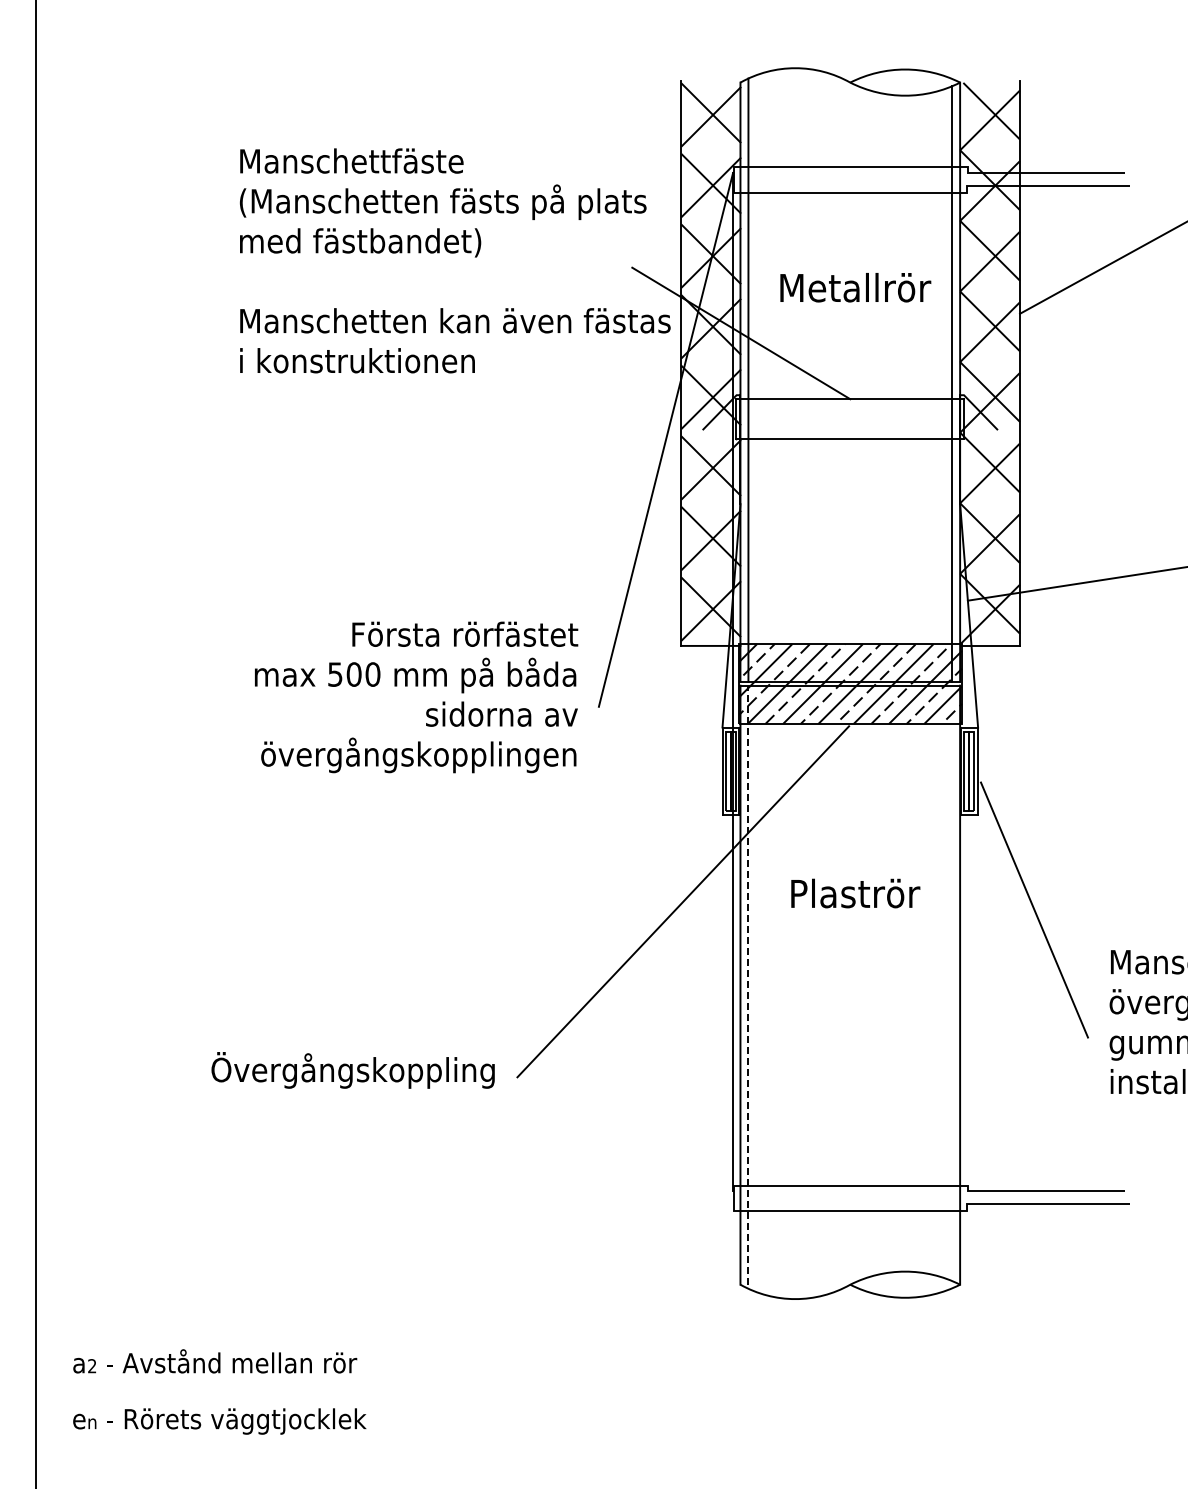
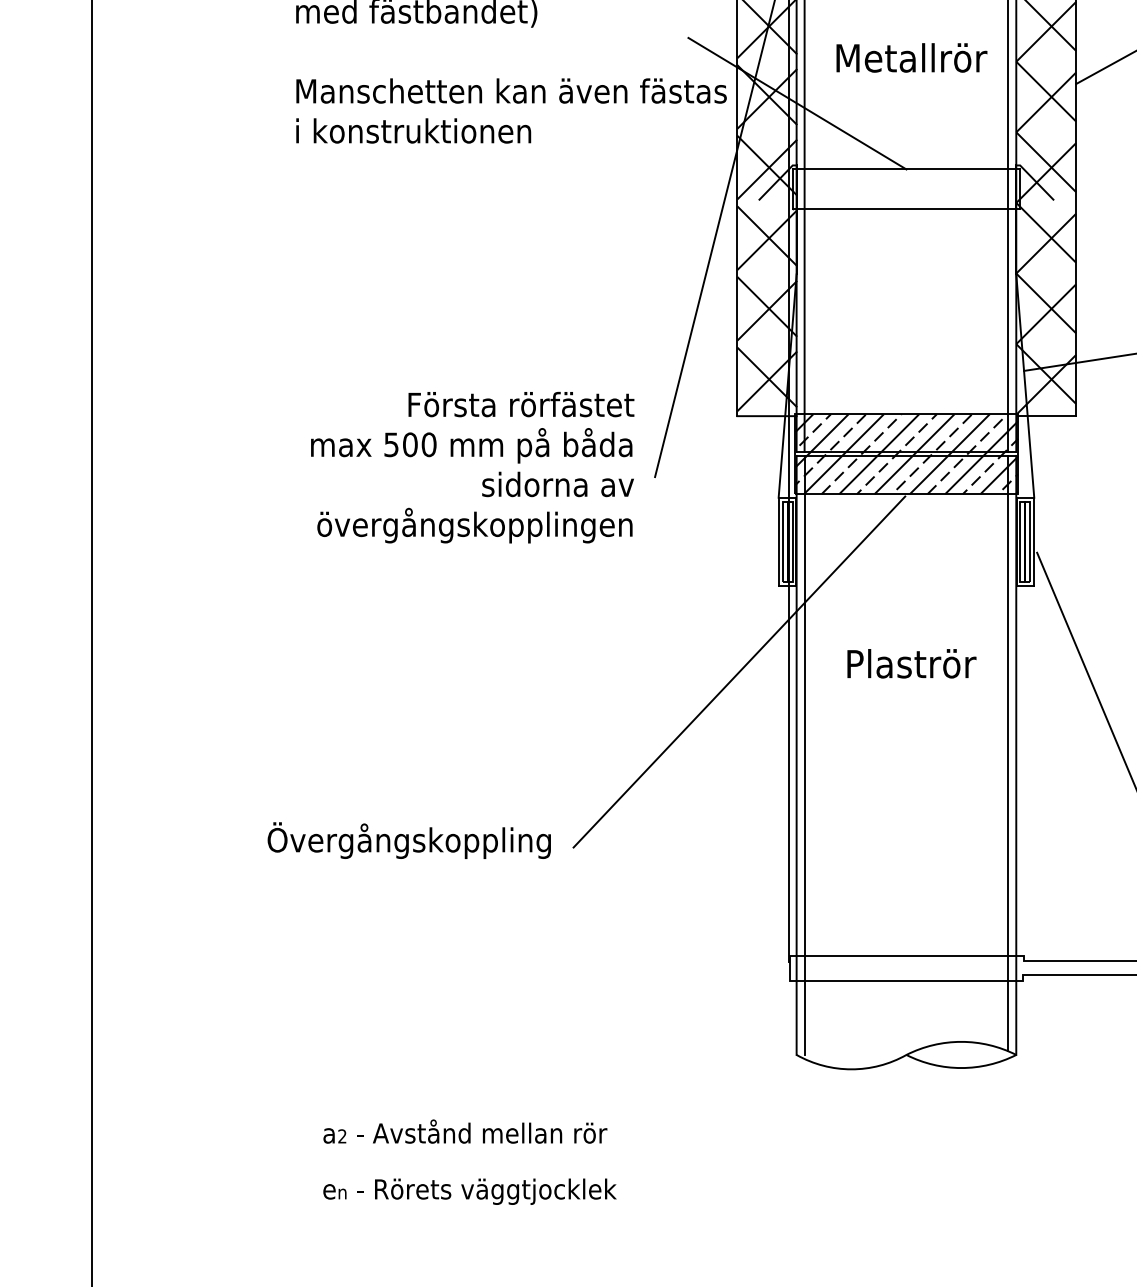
line: (952, 983) -> (1008, 753), added
line: (748, 985) -> (804, 755), dashed -> solid
text: (219, 1391) -> (469, 1161), moved

